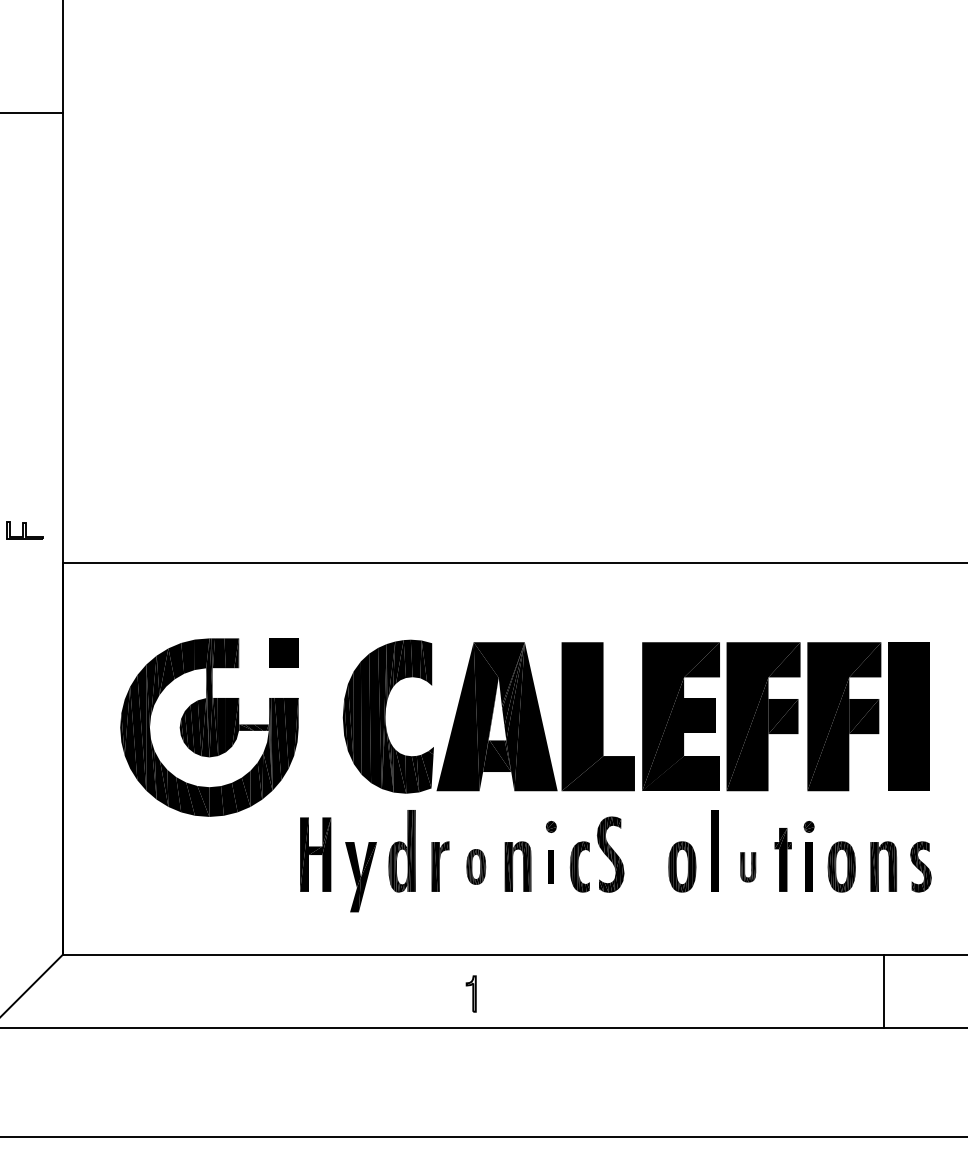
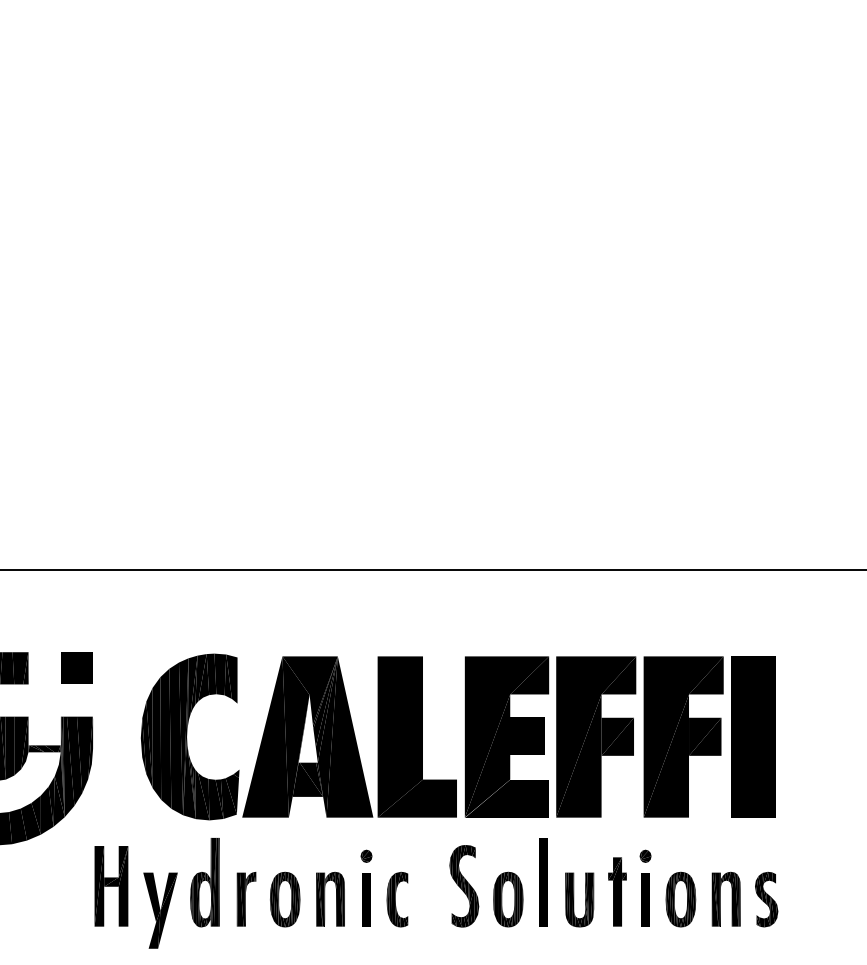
part: (610, 854) -> (464, 886), moved
part: (476, 866) -> (285, 899), size x1.43
part: (551, 866) -> (366, 899), size x1.43
part: (747, 867) -> (578, 900), size x1.67

